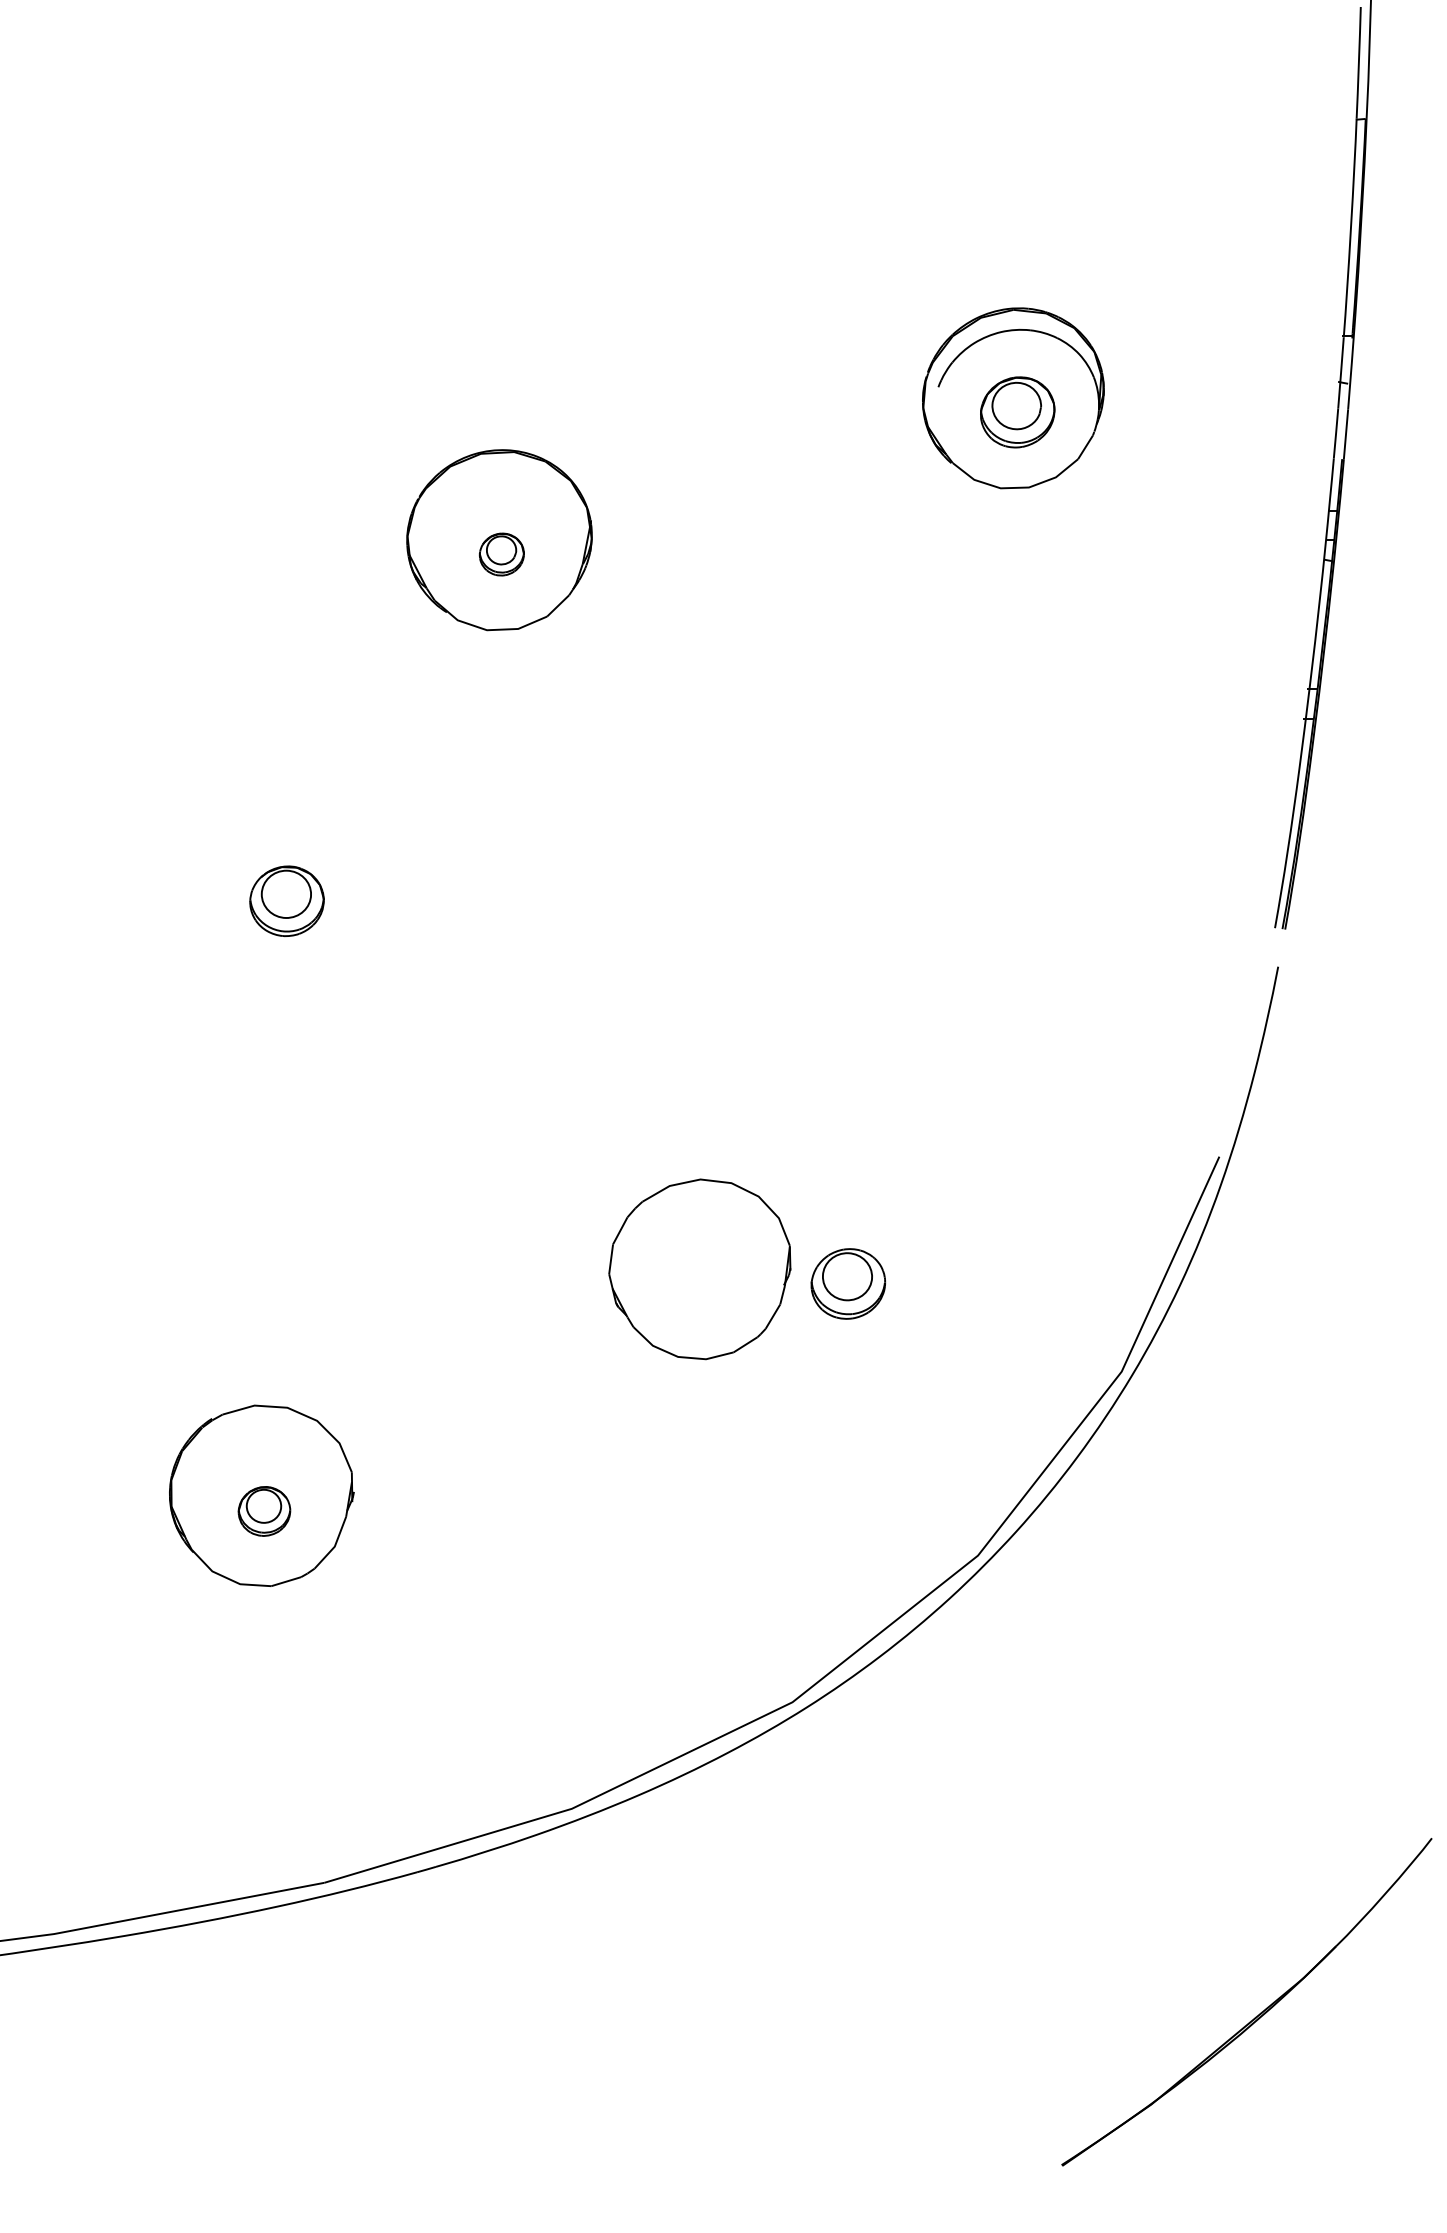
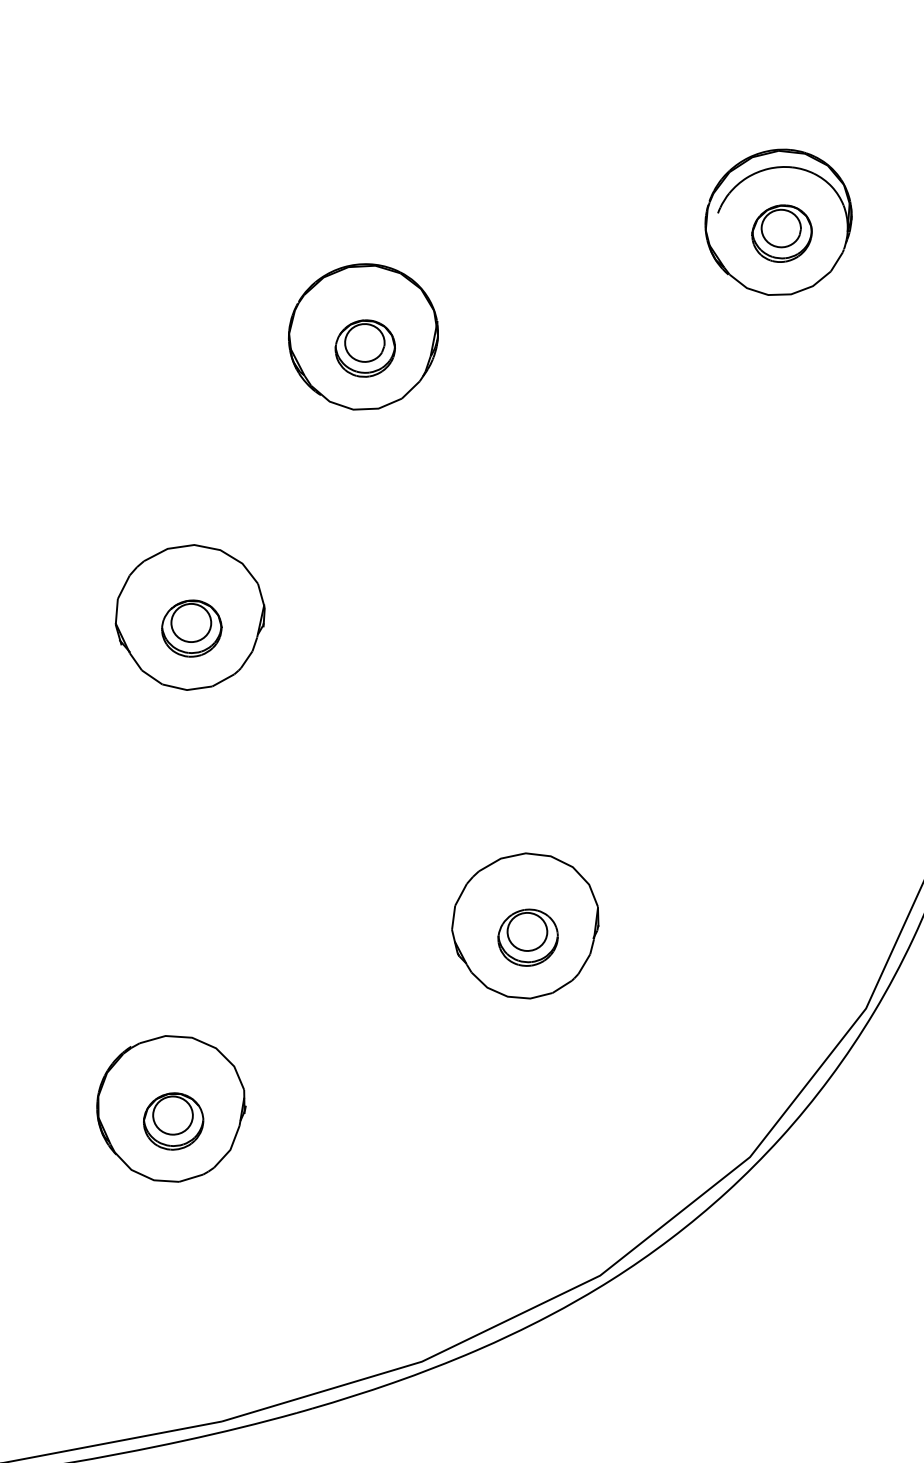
part: (501, 554) -> (365, 348), size x1.67
part: (285, 887) -> (190, 617), added
part: (847, 1283) -> (527, 937), moved
part: (264, 1511) -> (173, 1121), size x1.43

